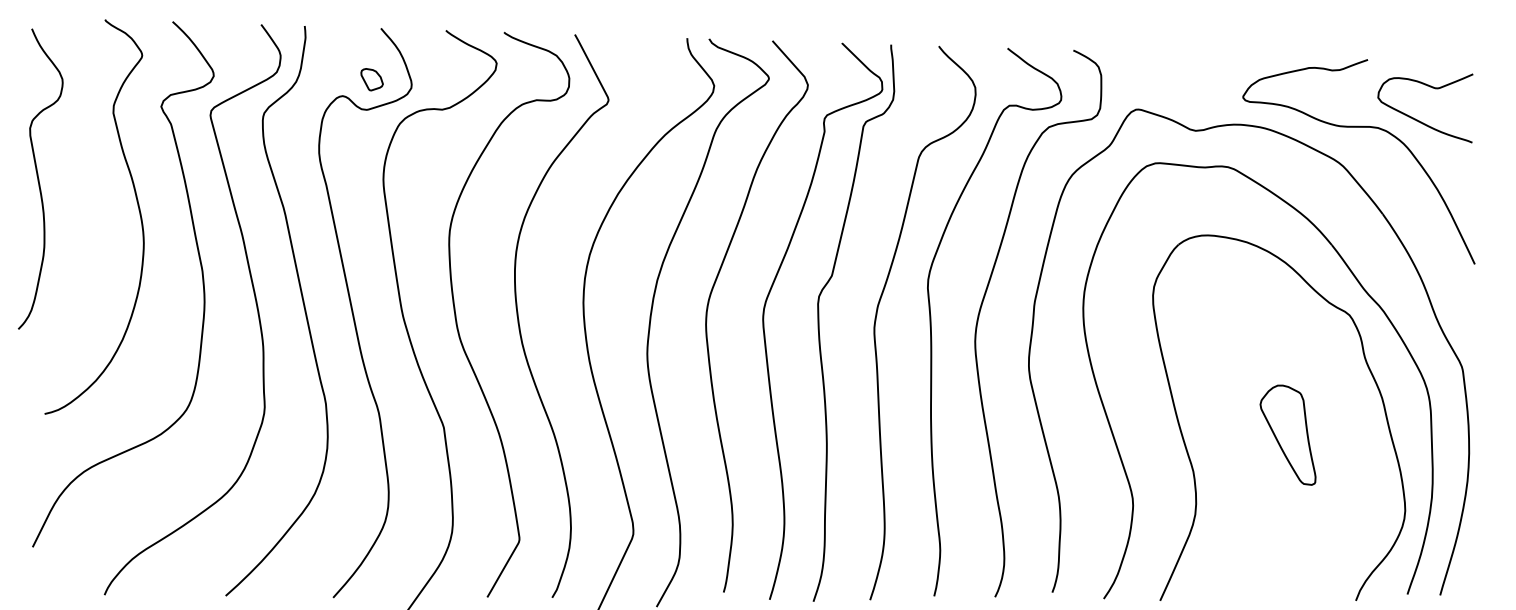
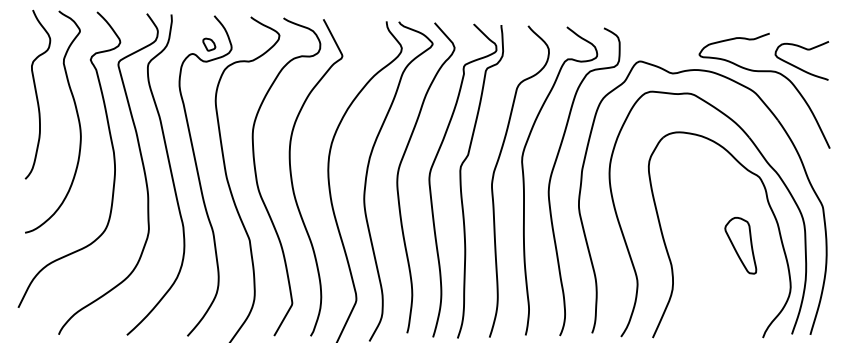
curve: (40, 178) -> (37, 94), moved
part: (1287, 434) -> (740, 245), moved

